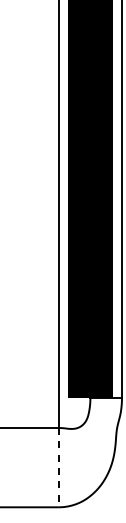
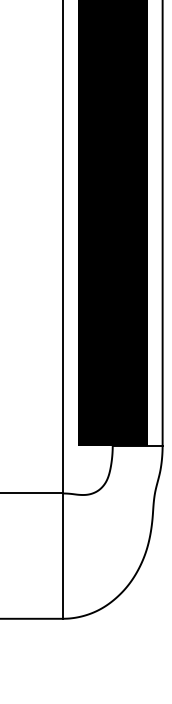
line: (58, 467) -> (62, 555), dashed -> solid

